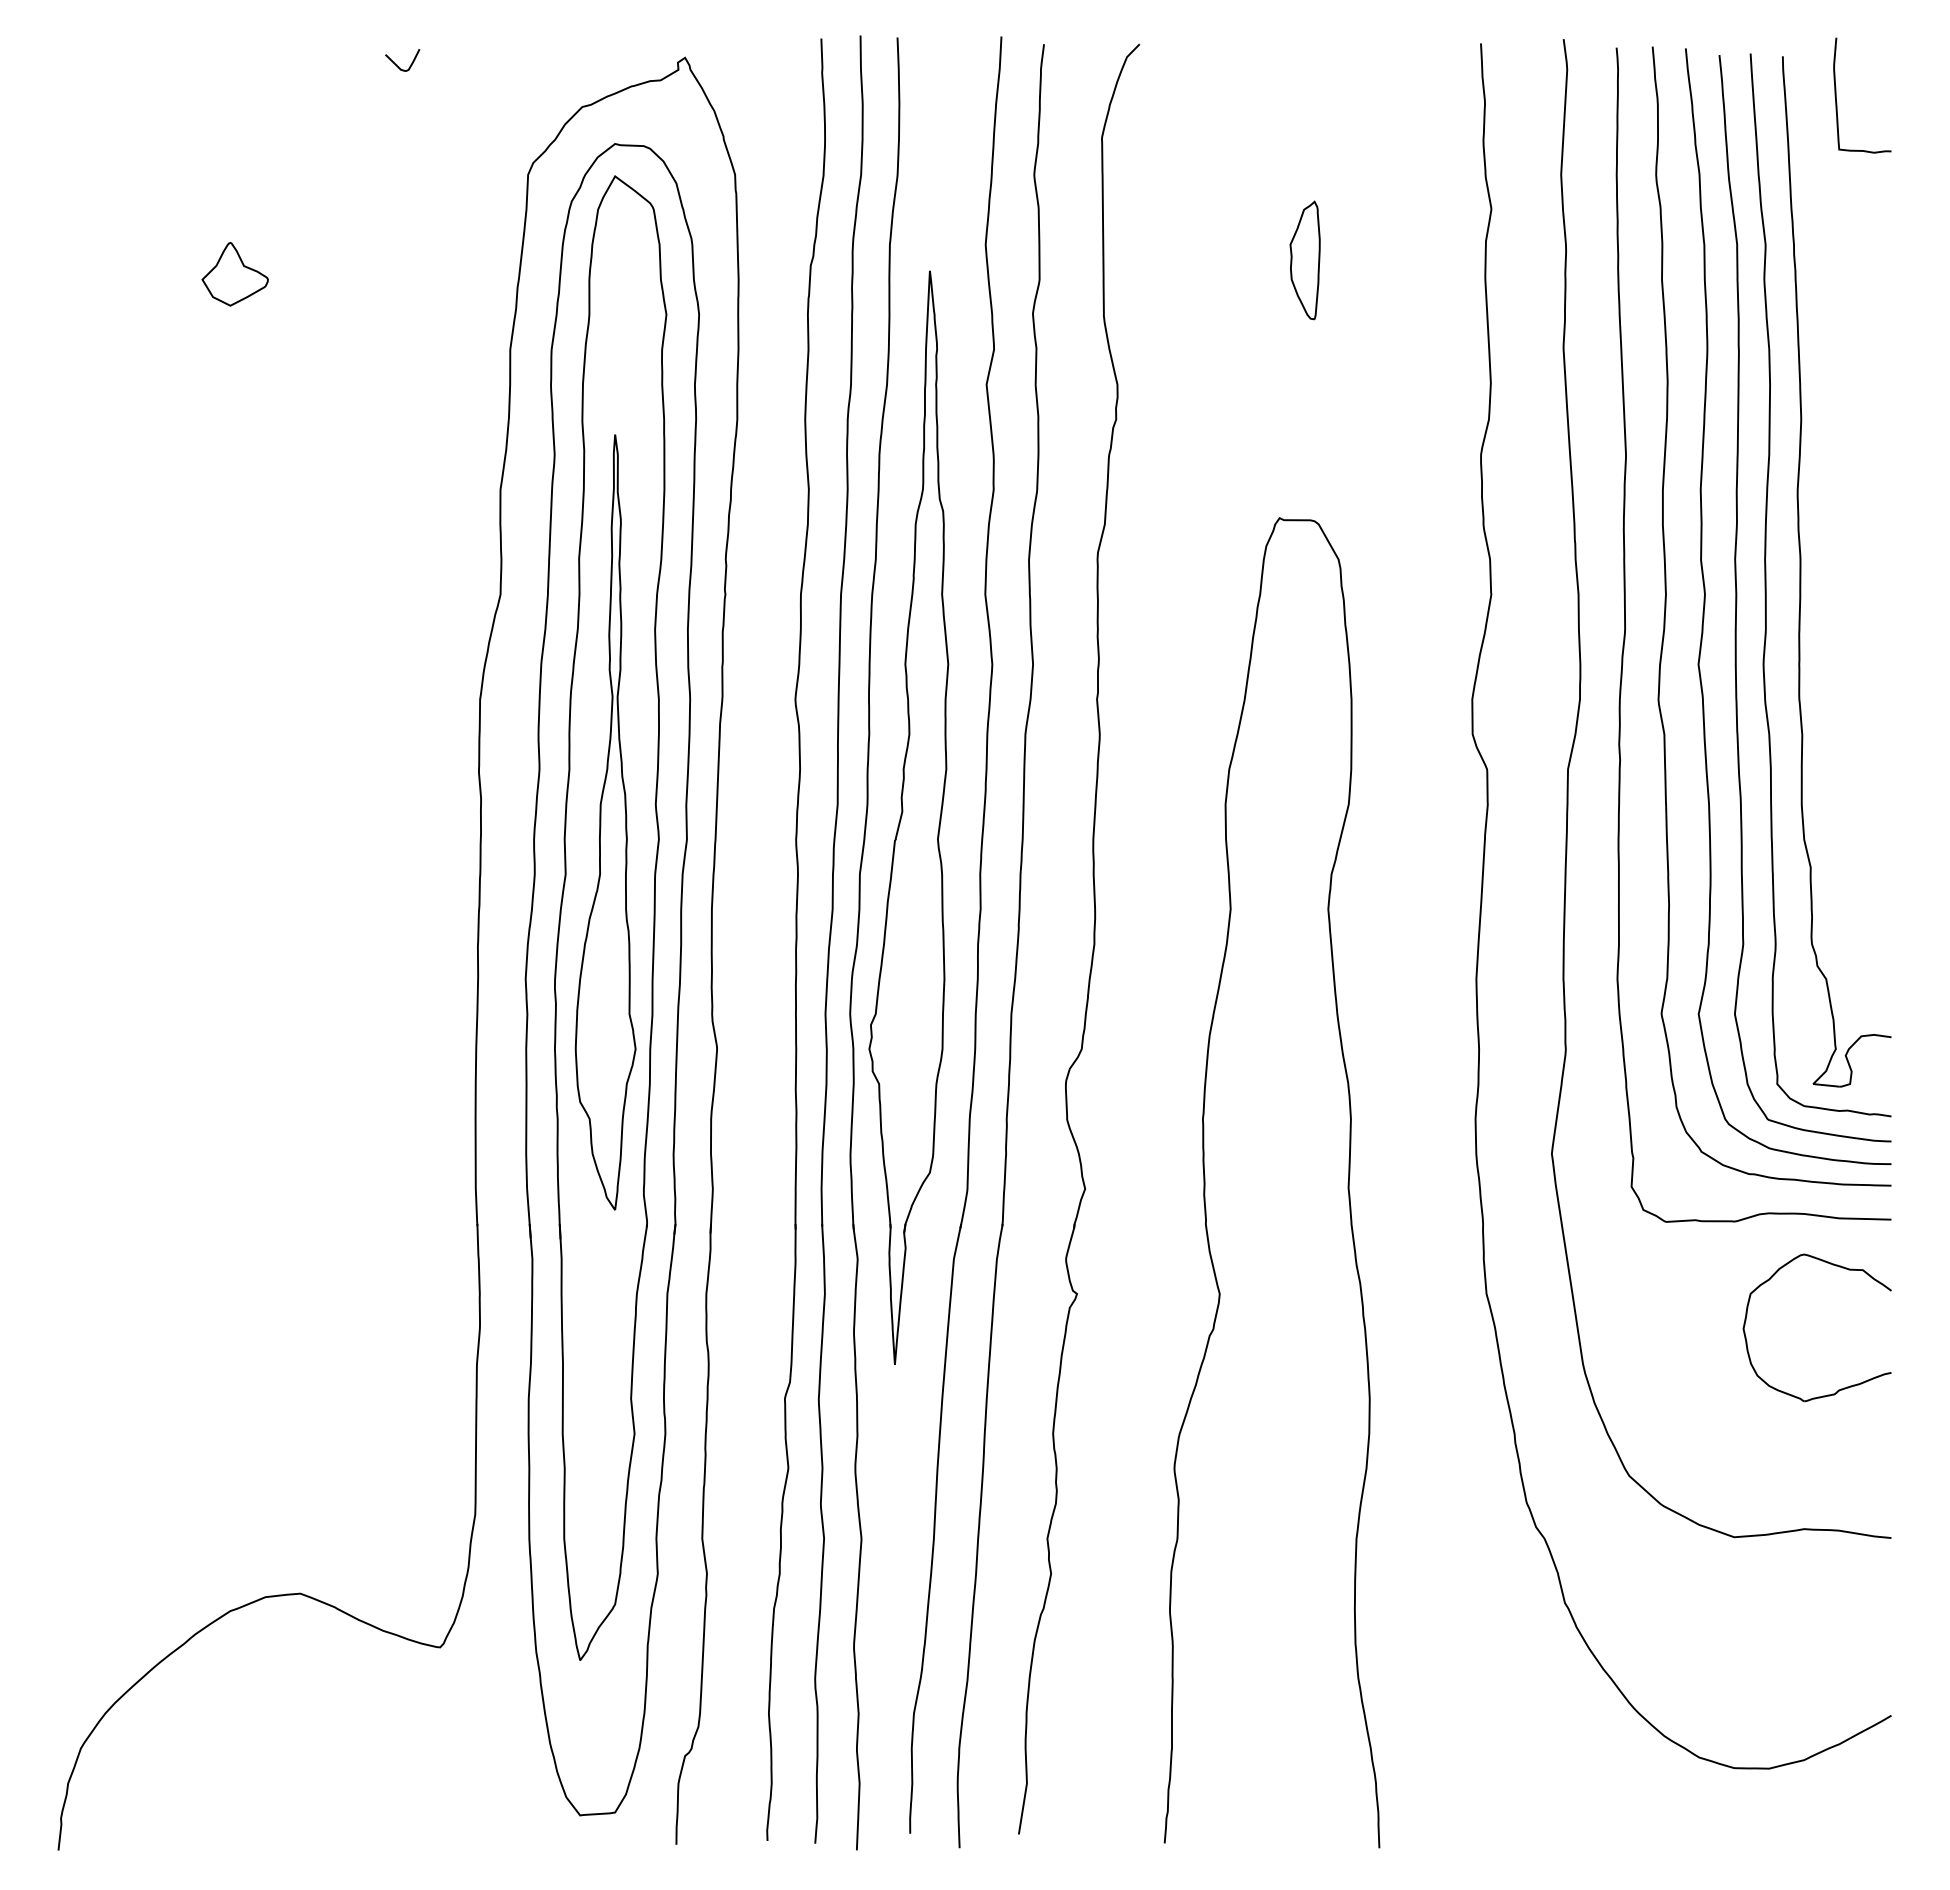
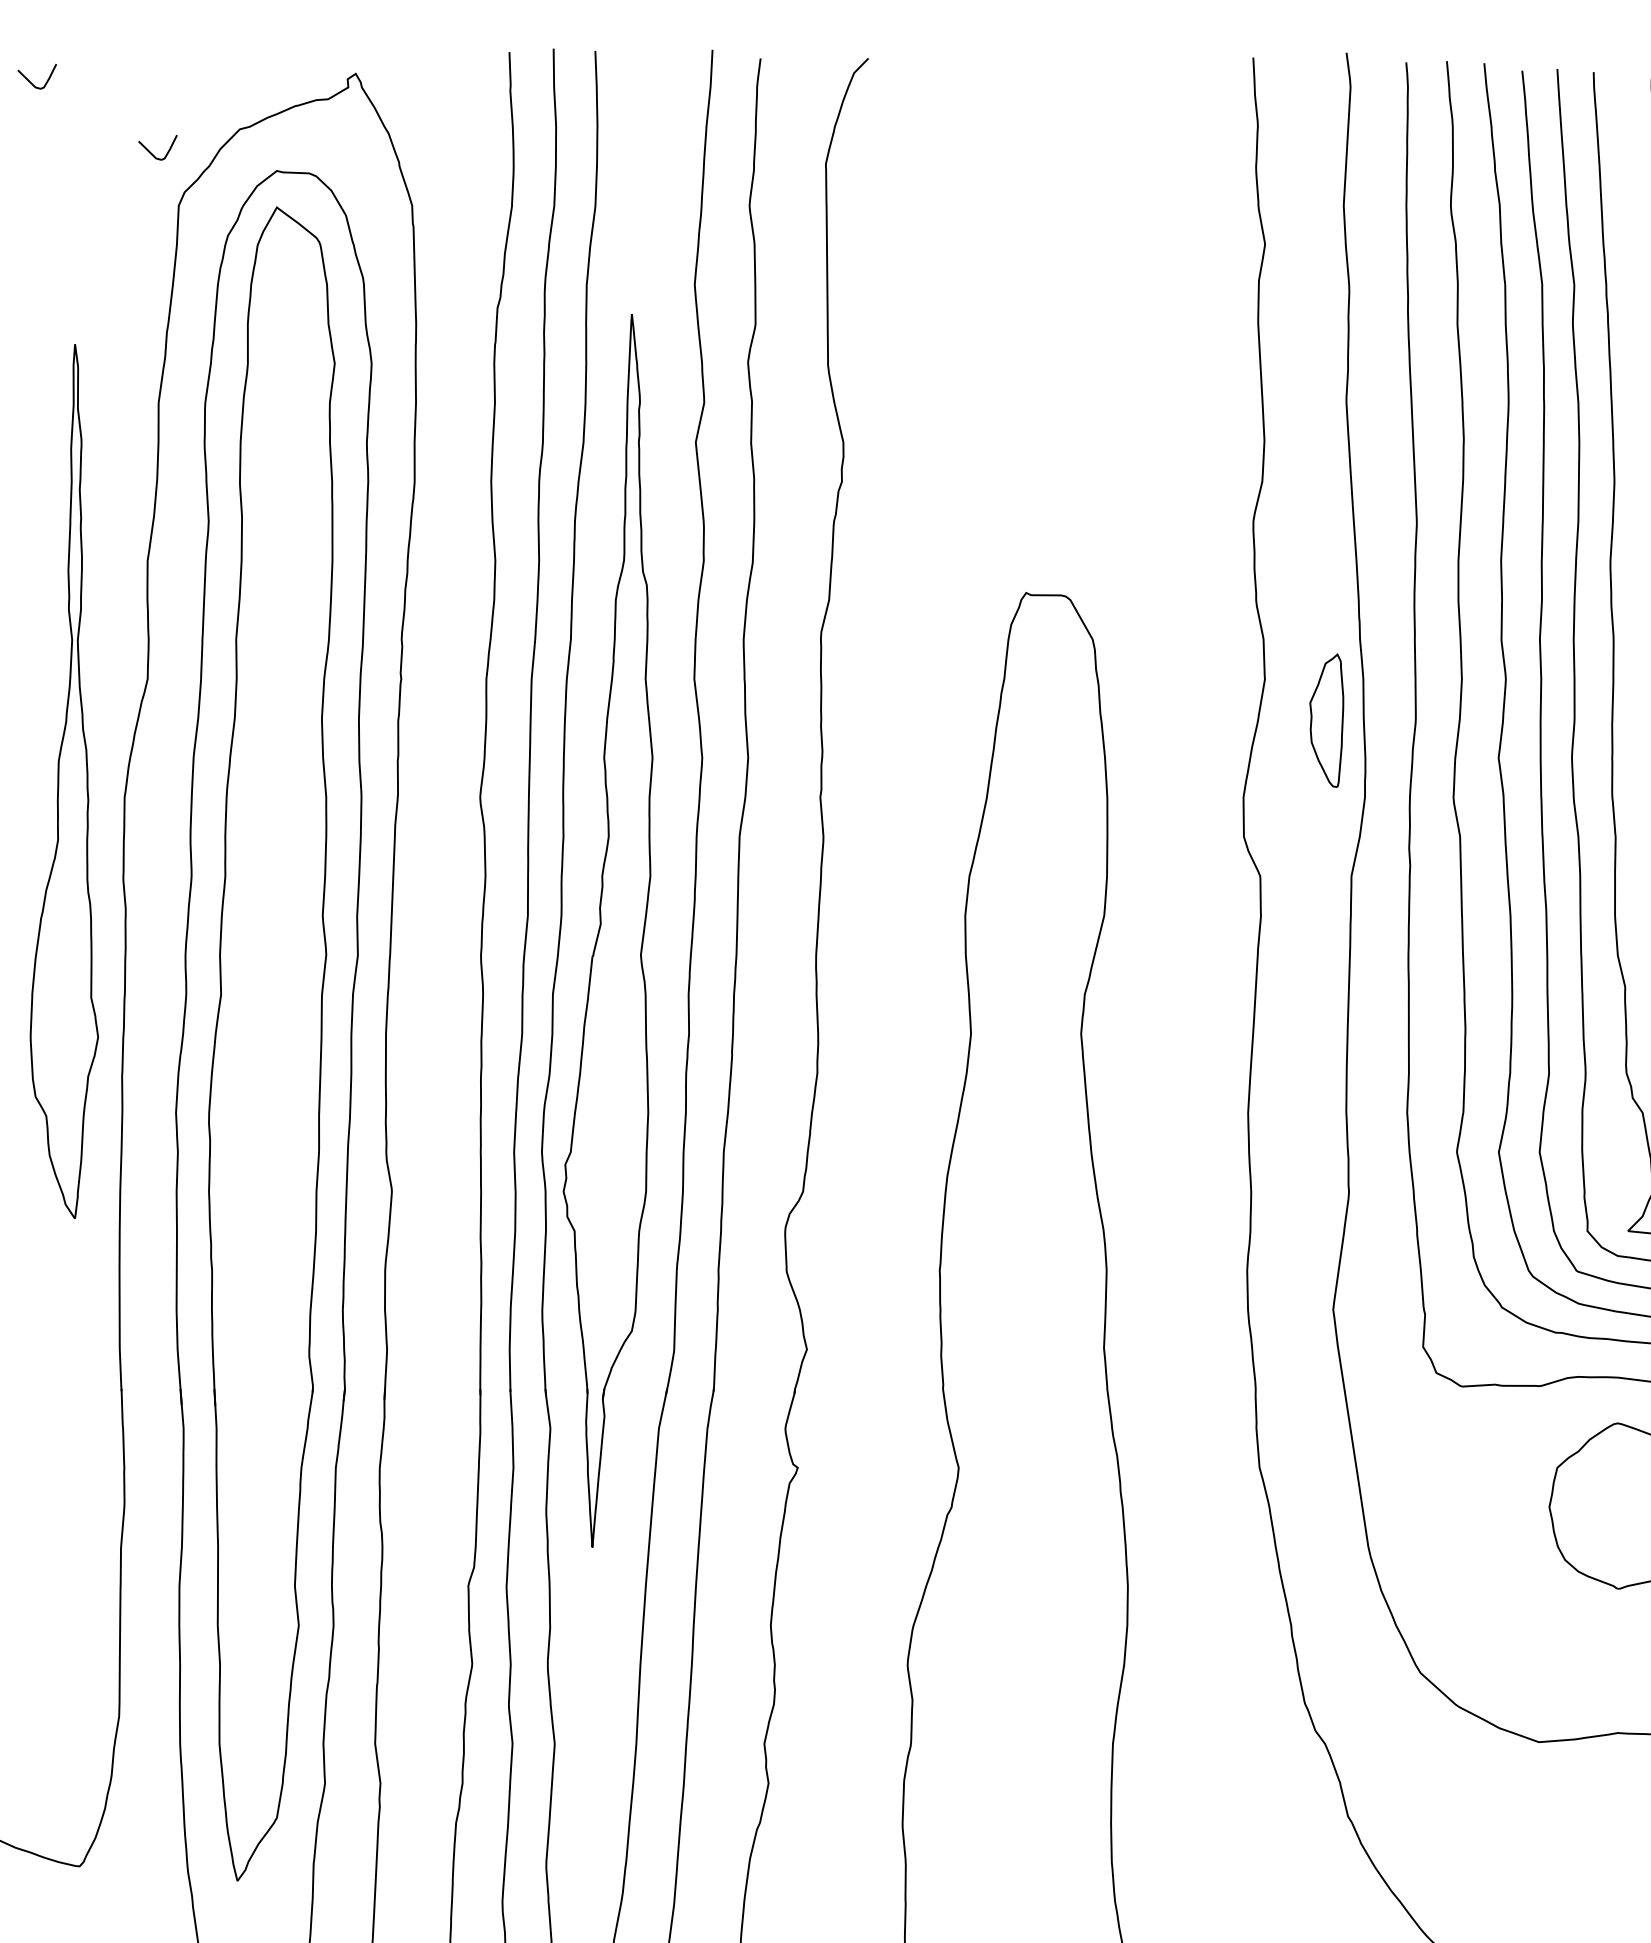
curve: (506, 129) -> (154, 154), added
part: (1304, 260) -> (1326, 720), moved
part: (605, 822) -> (64, 781), moved

